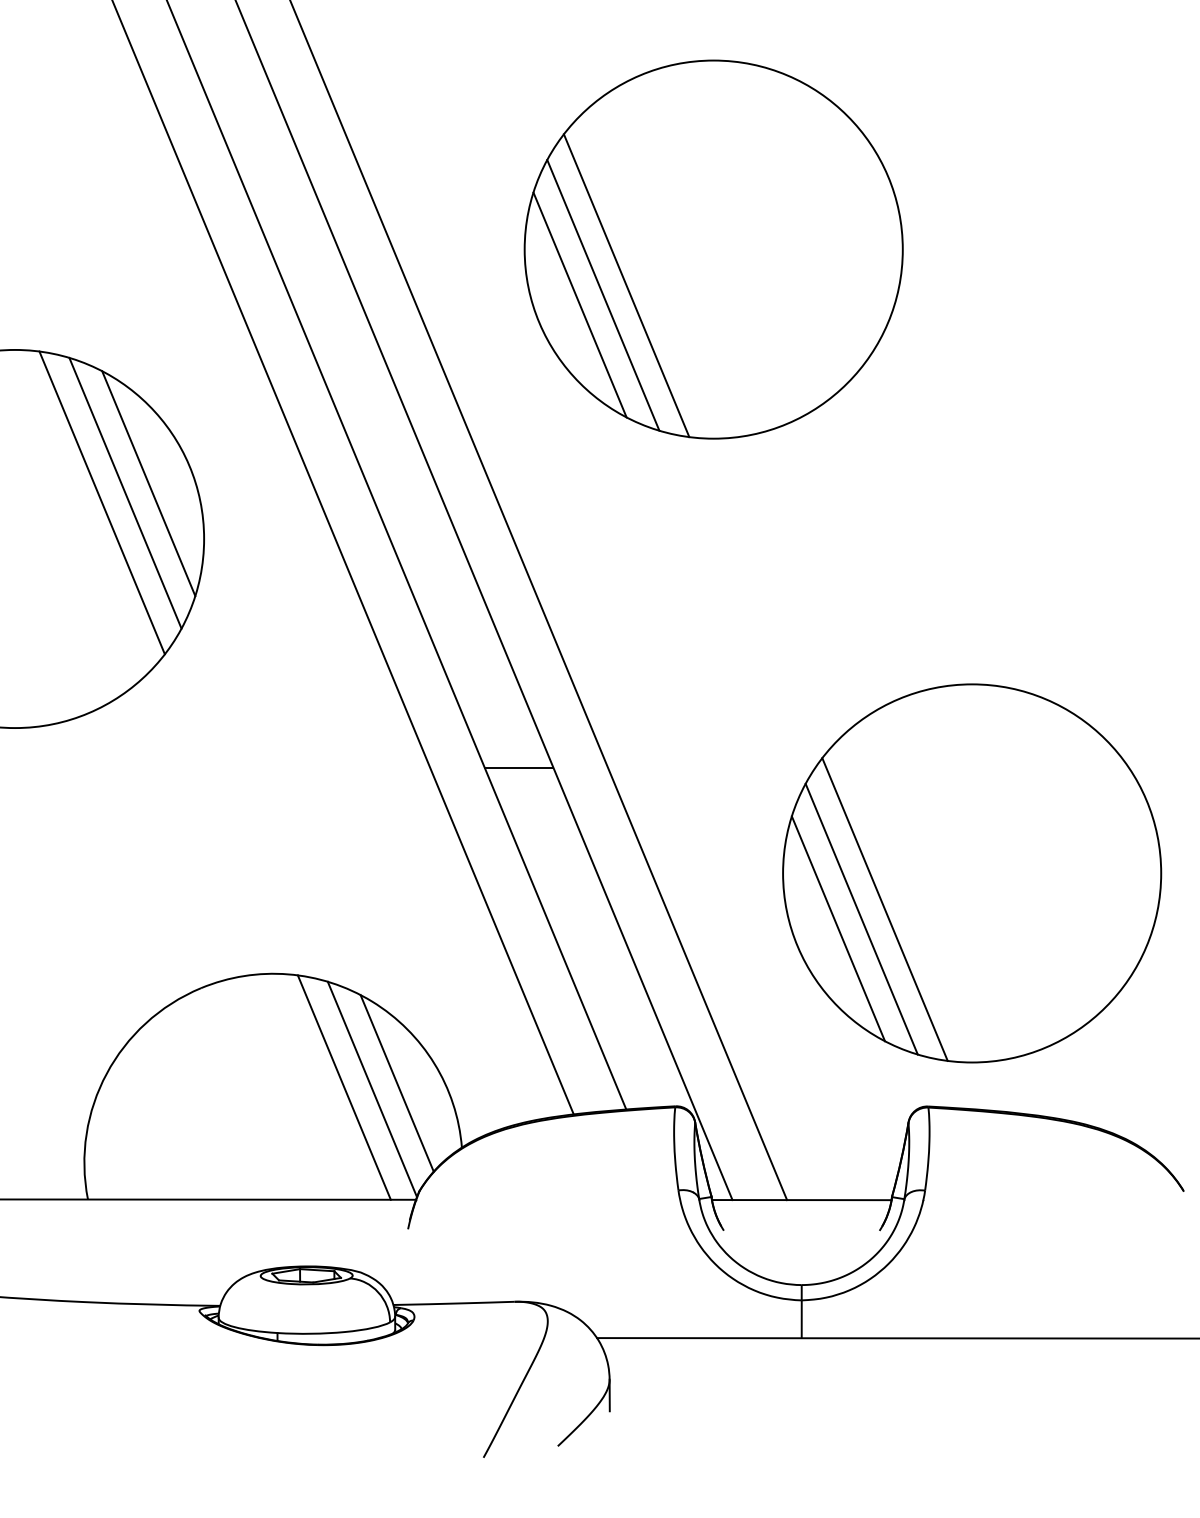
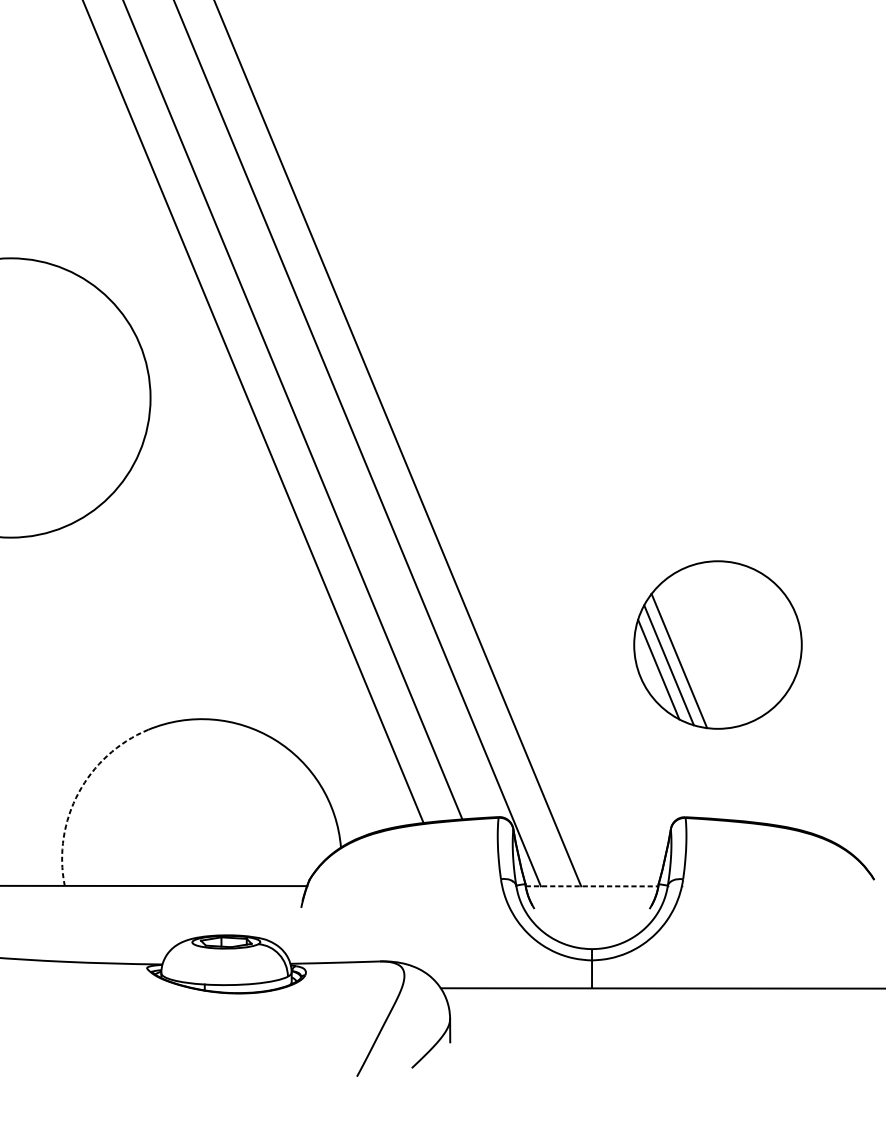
part: (713, 249) -> (526, 184), removed
line: (148, 483) -> (109, 356), removed
line: (125, 492) -> (92, 363), removed
line: (101, 502) -> (74, 371), removed
line: (518, 767) -> (382, 566), removed
part: (972, 873) -> (718, 645), size x0.6
arc: (106, 1073) -> (78, 792), solid -> dashed
line: (396, 1083) -> (292, 800), removed
line: (343, 1087) -> (253, 803), removed
line: (372, 1089) -> (274, 804), removed
line: (801, 1200) -> (591, 886), solid -> dashed

